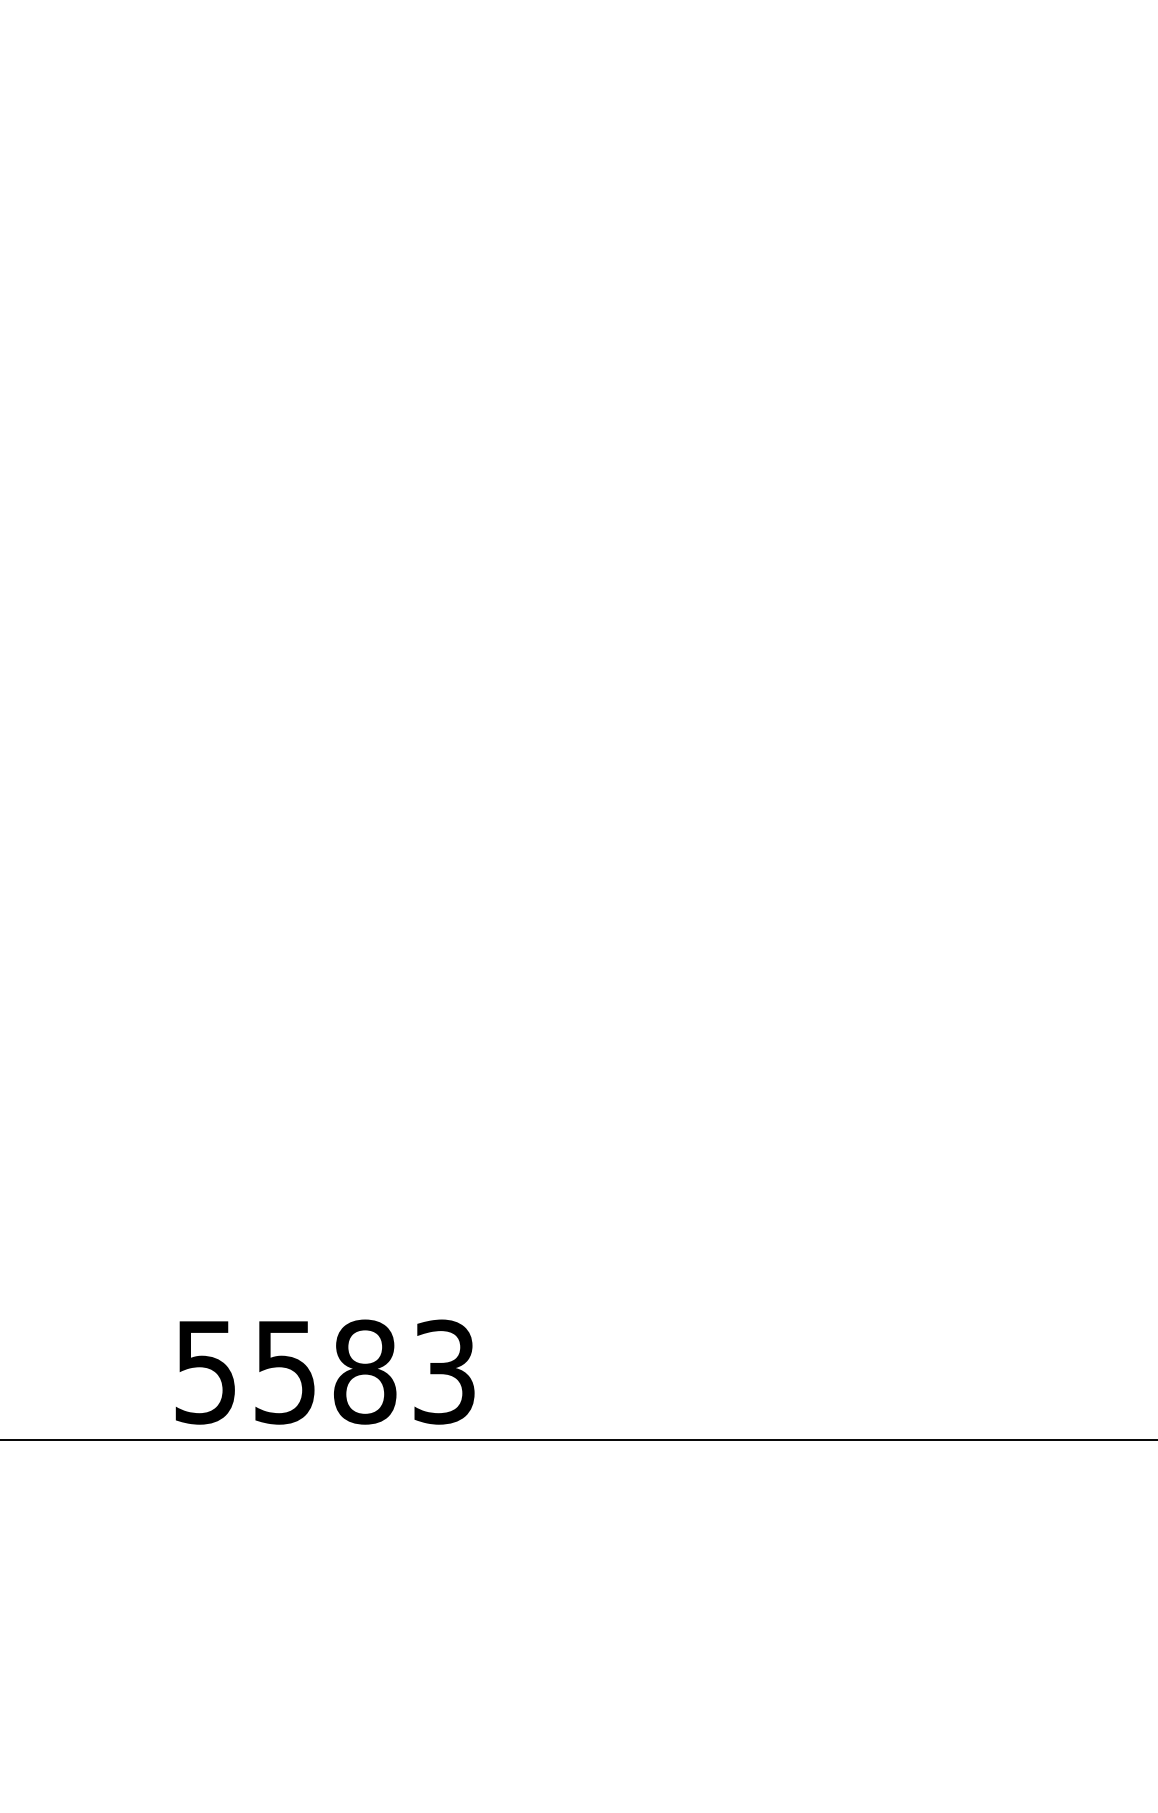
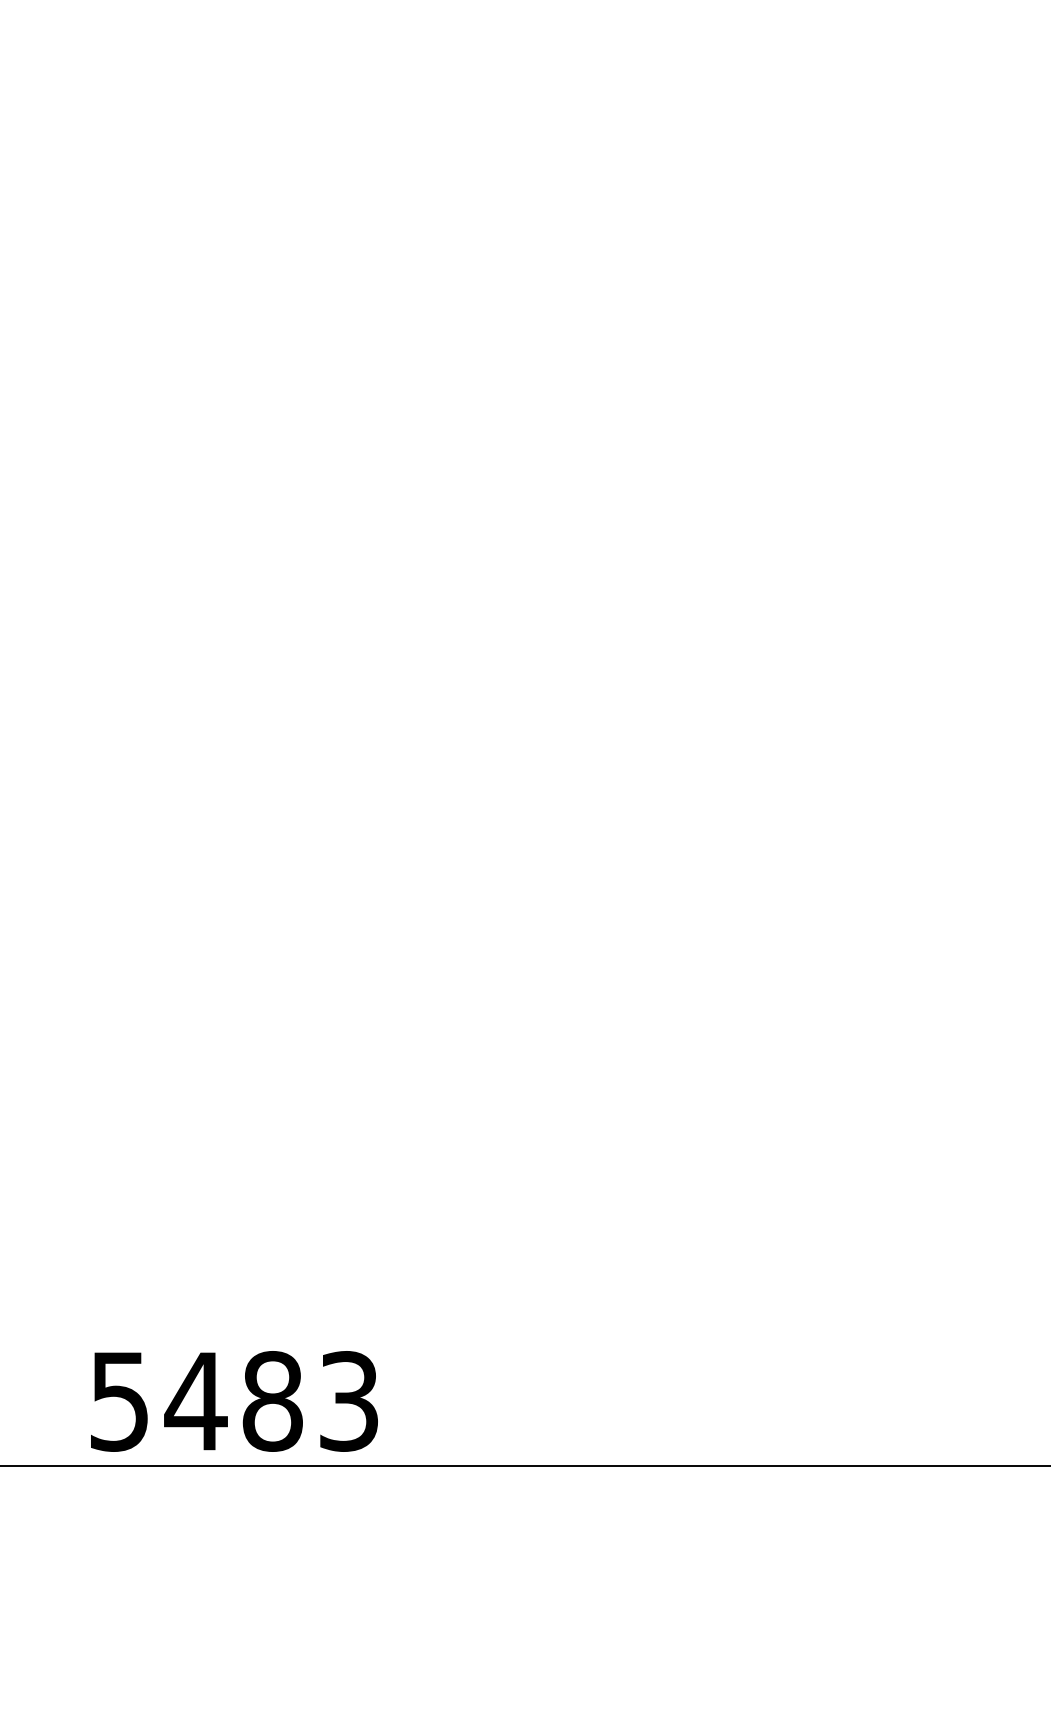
text: (285, 1372) -> (196, 1401), 5583 -> 5483

